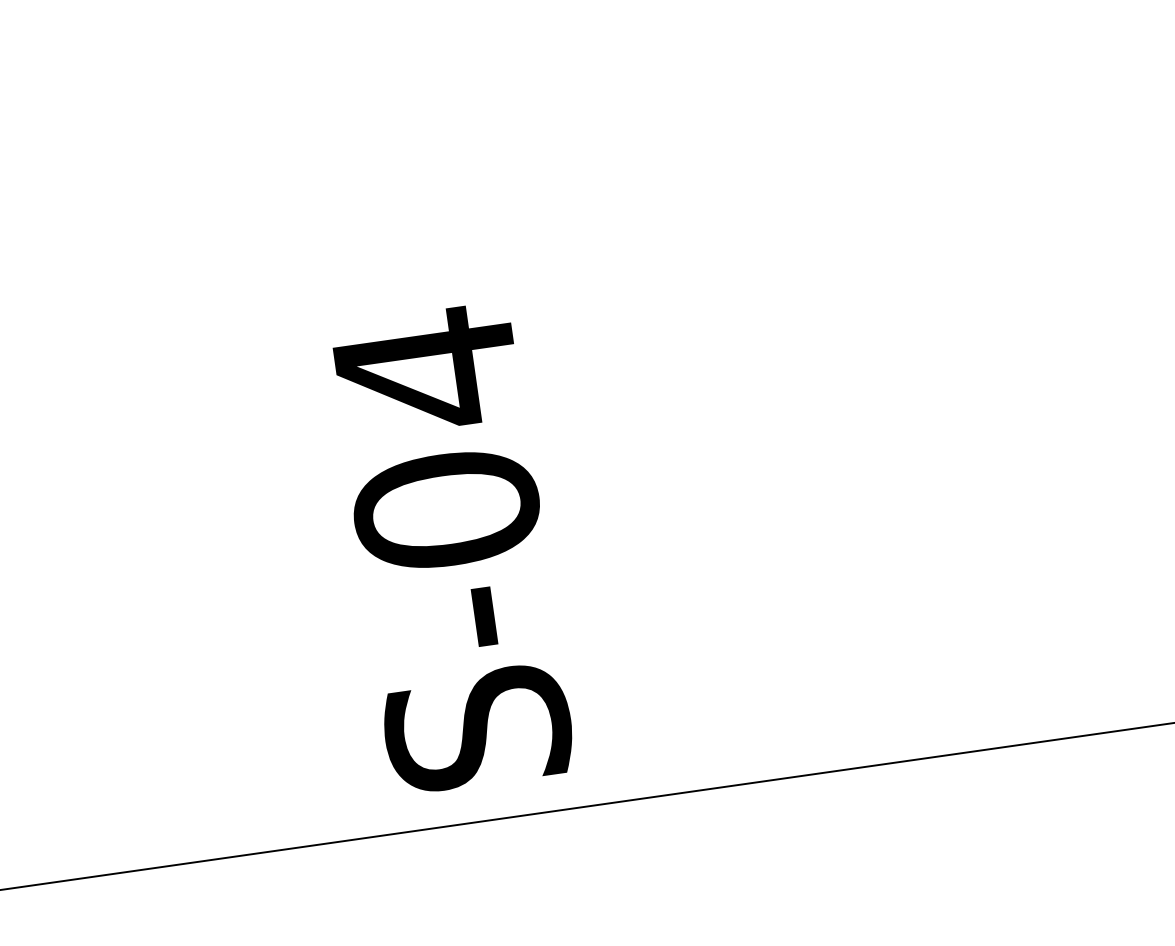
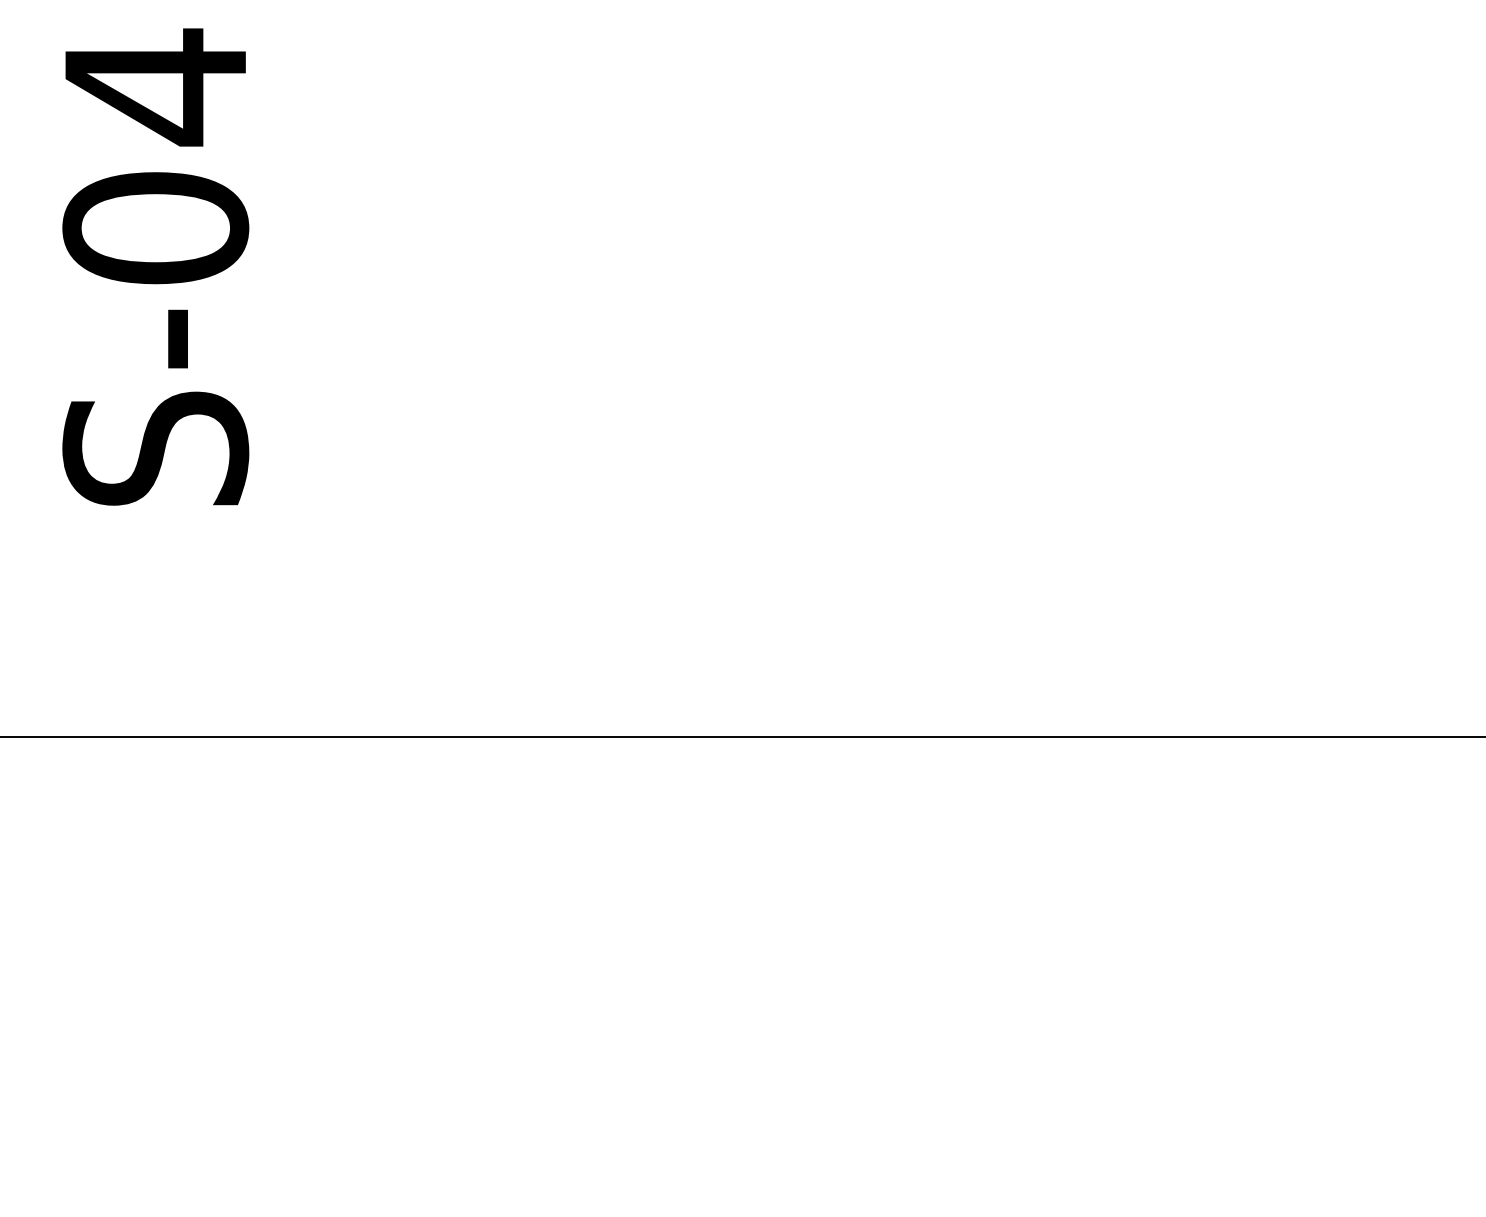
text: (451, 548) -> (155, 266), moved

